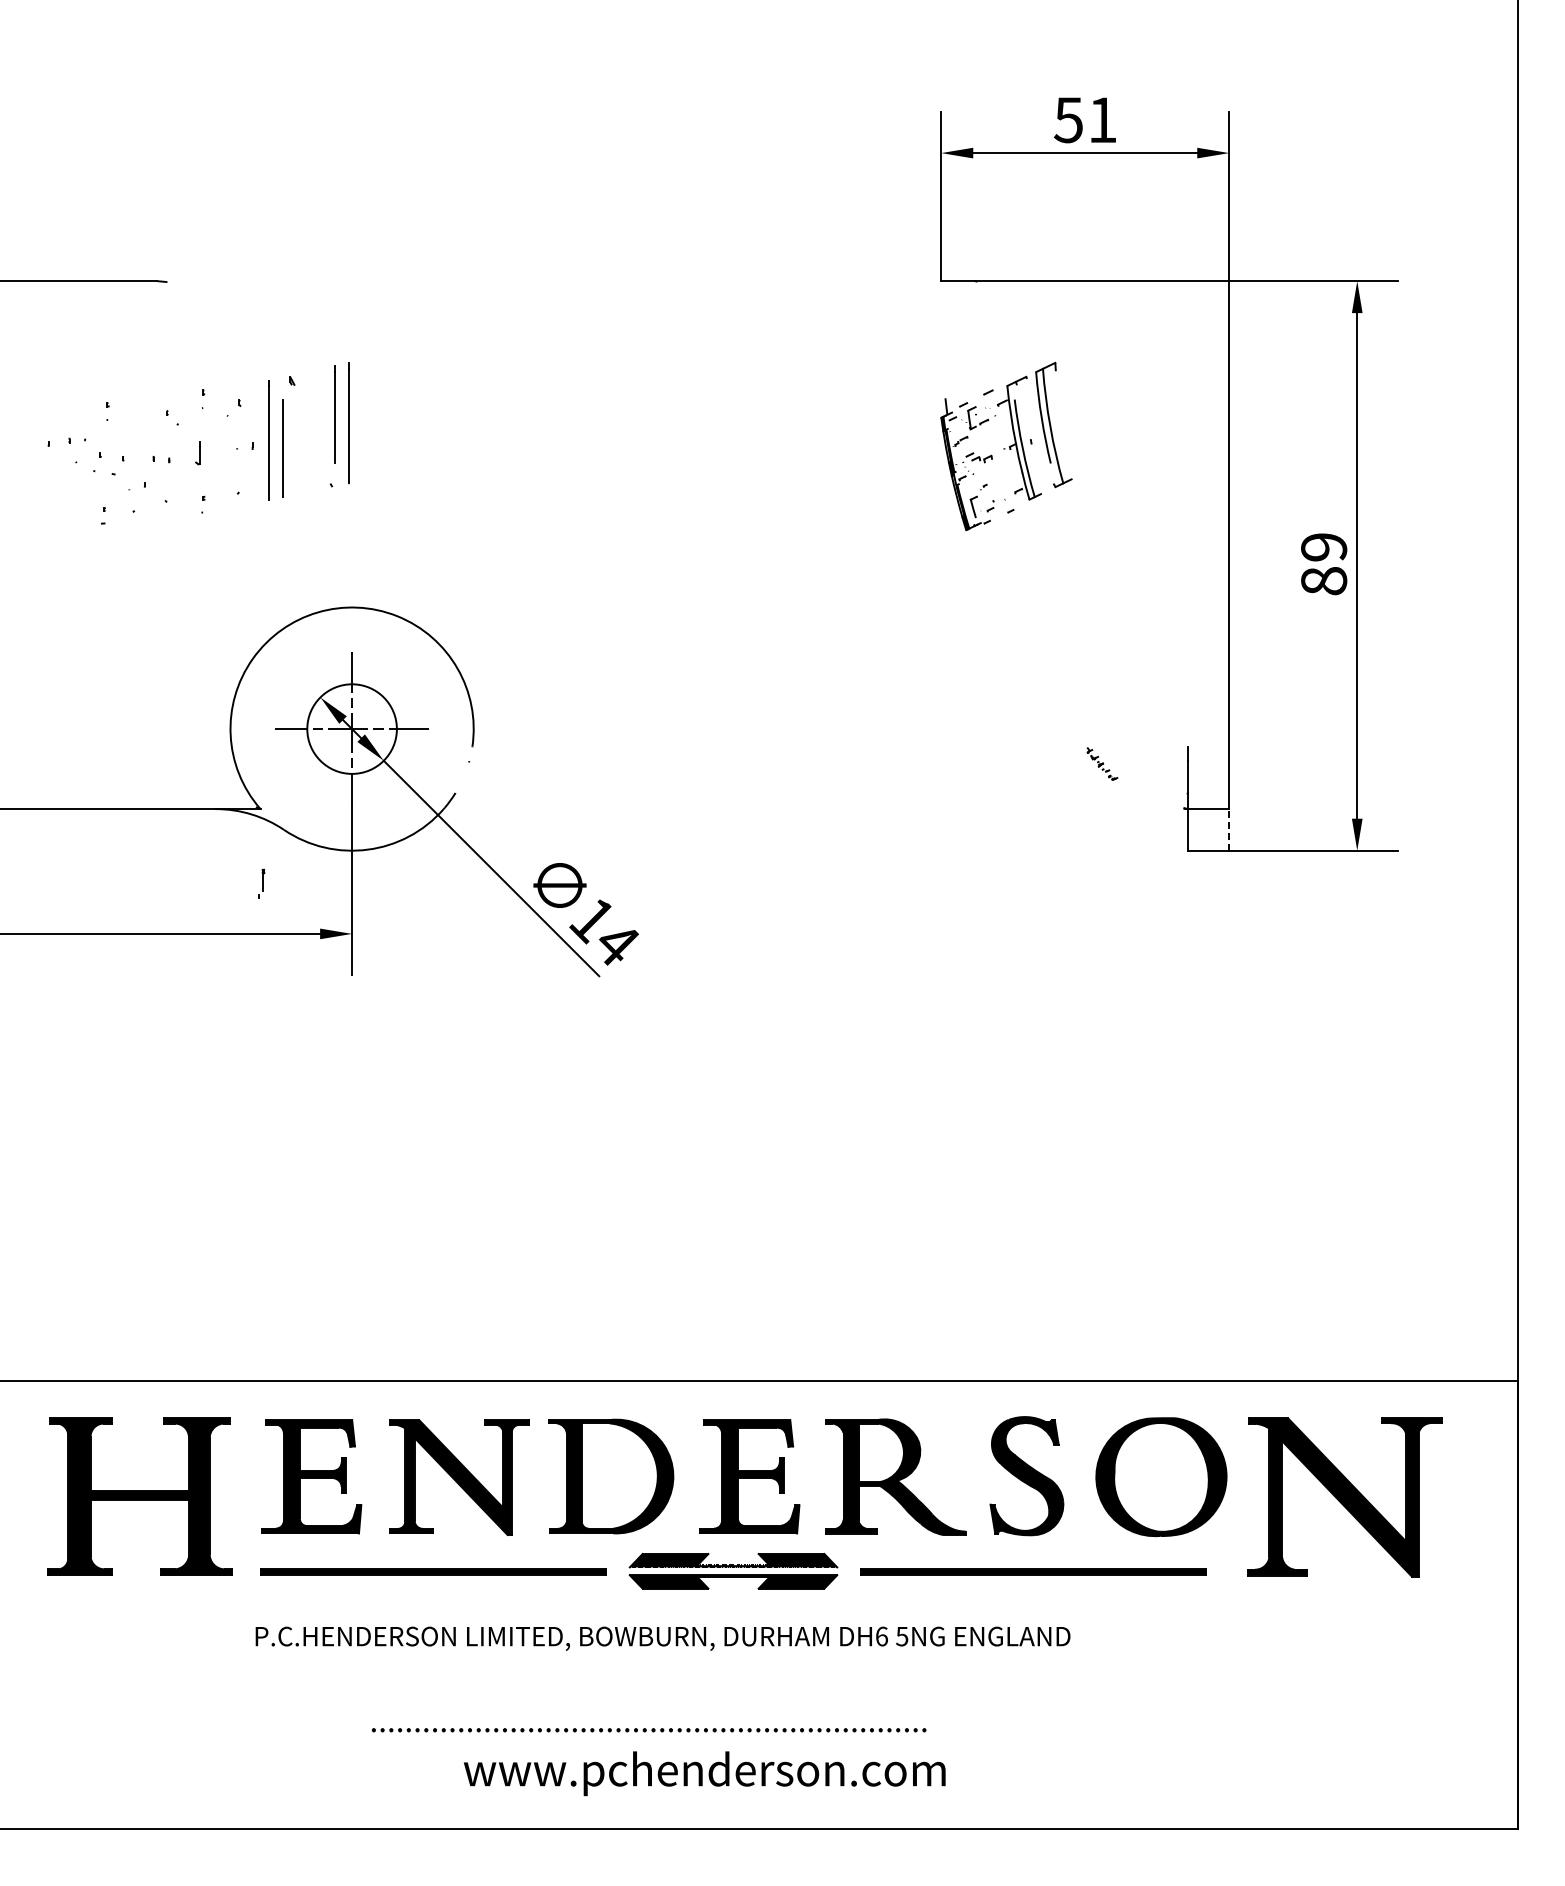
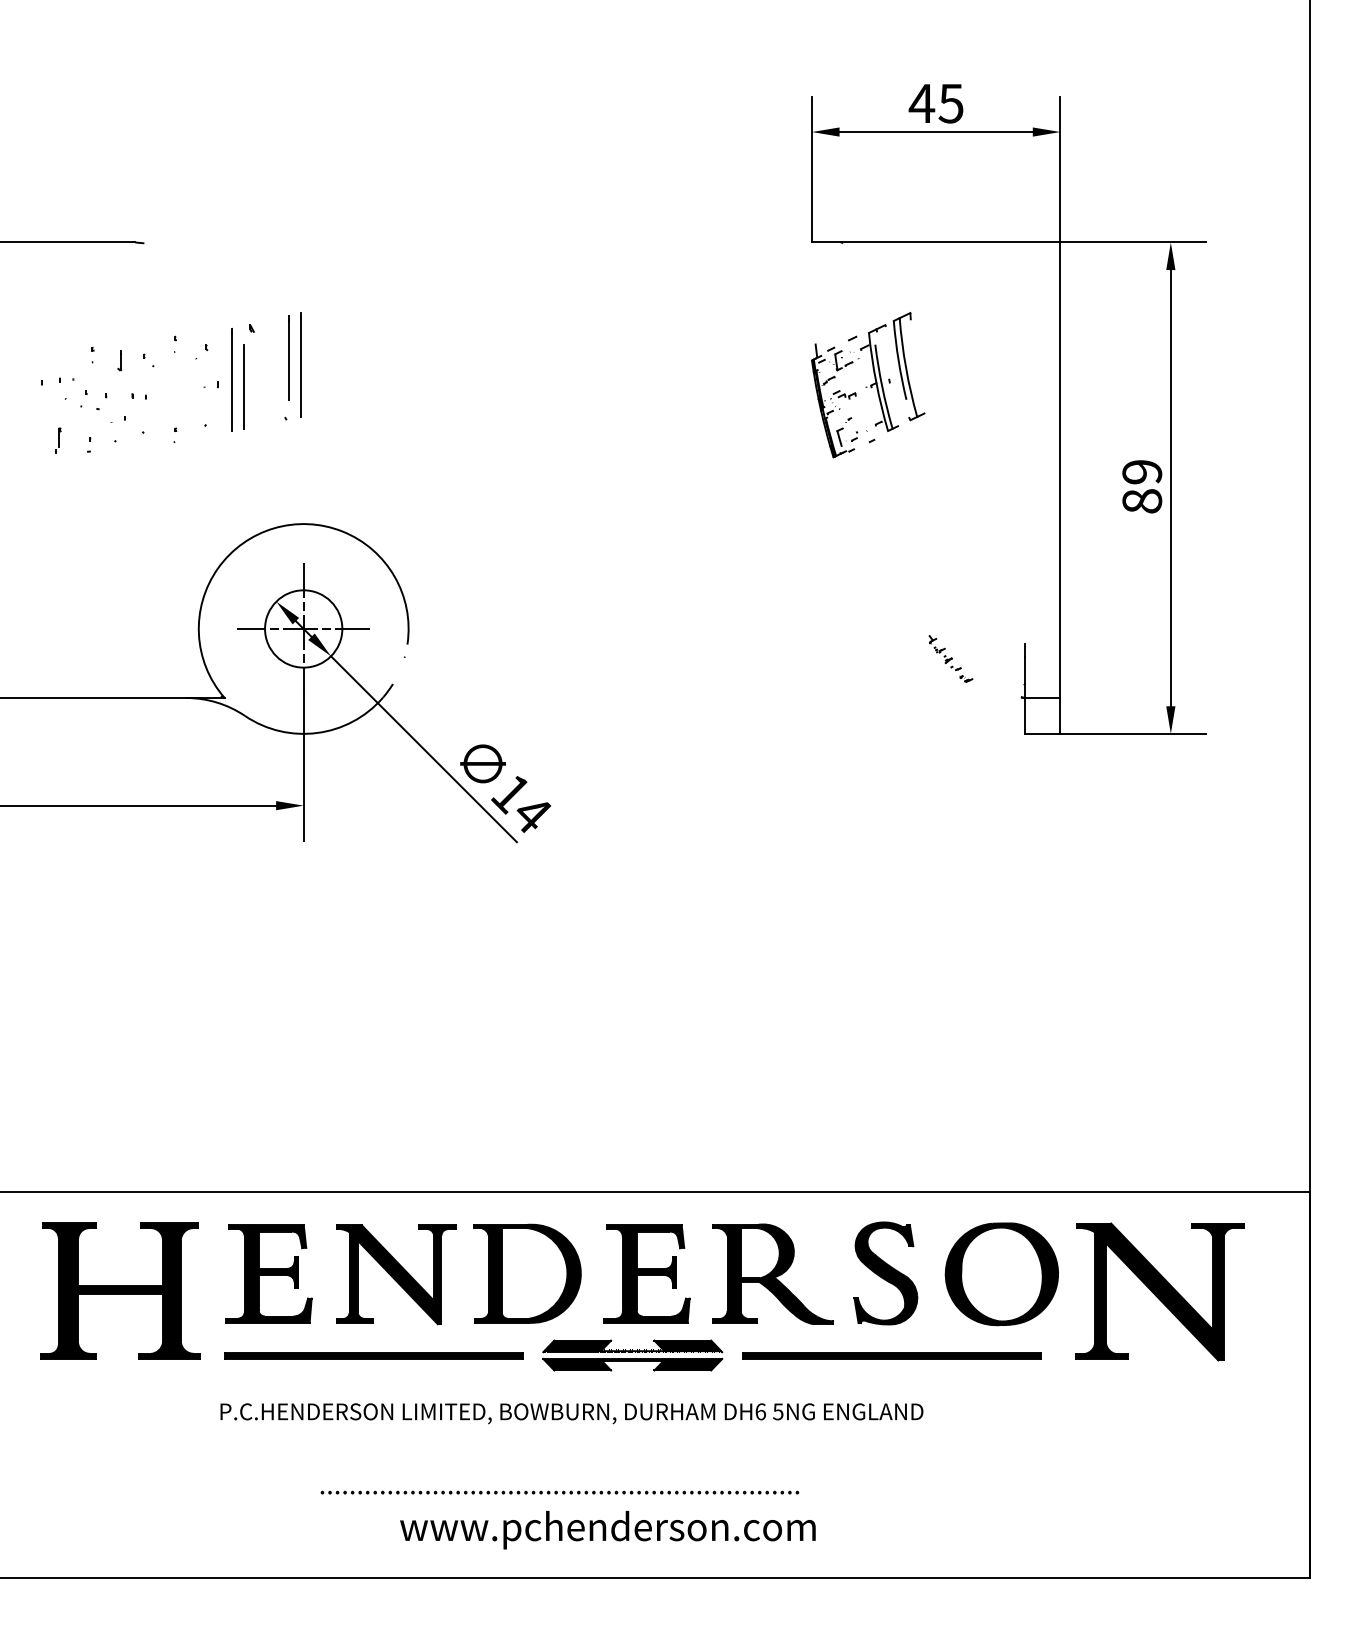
text: (1084, 120) -> (935, 103), 51 -> 45
part: (197, 453) -> (119, 361), moved
part: (1102, 763) -> (951, 658), size x1.67
line: (1229, 829) -> (1060, 715), dashed -> solid
part: (261, 883) -> (58, 440), moved

